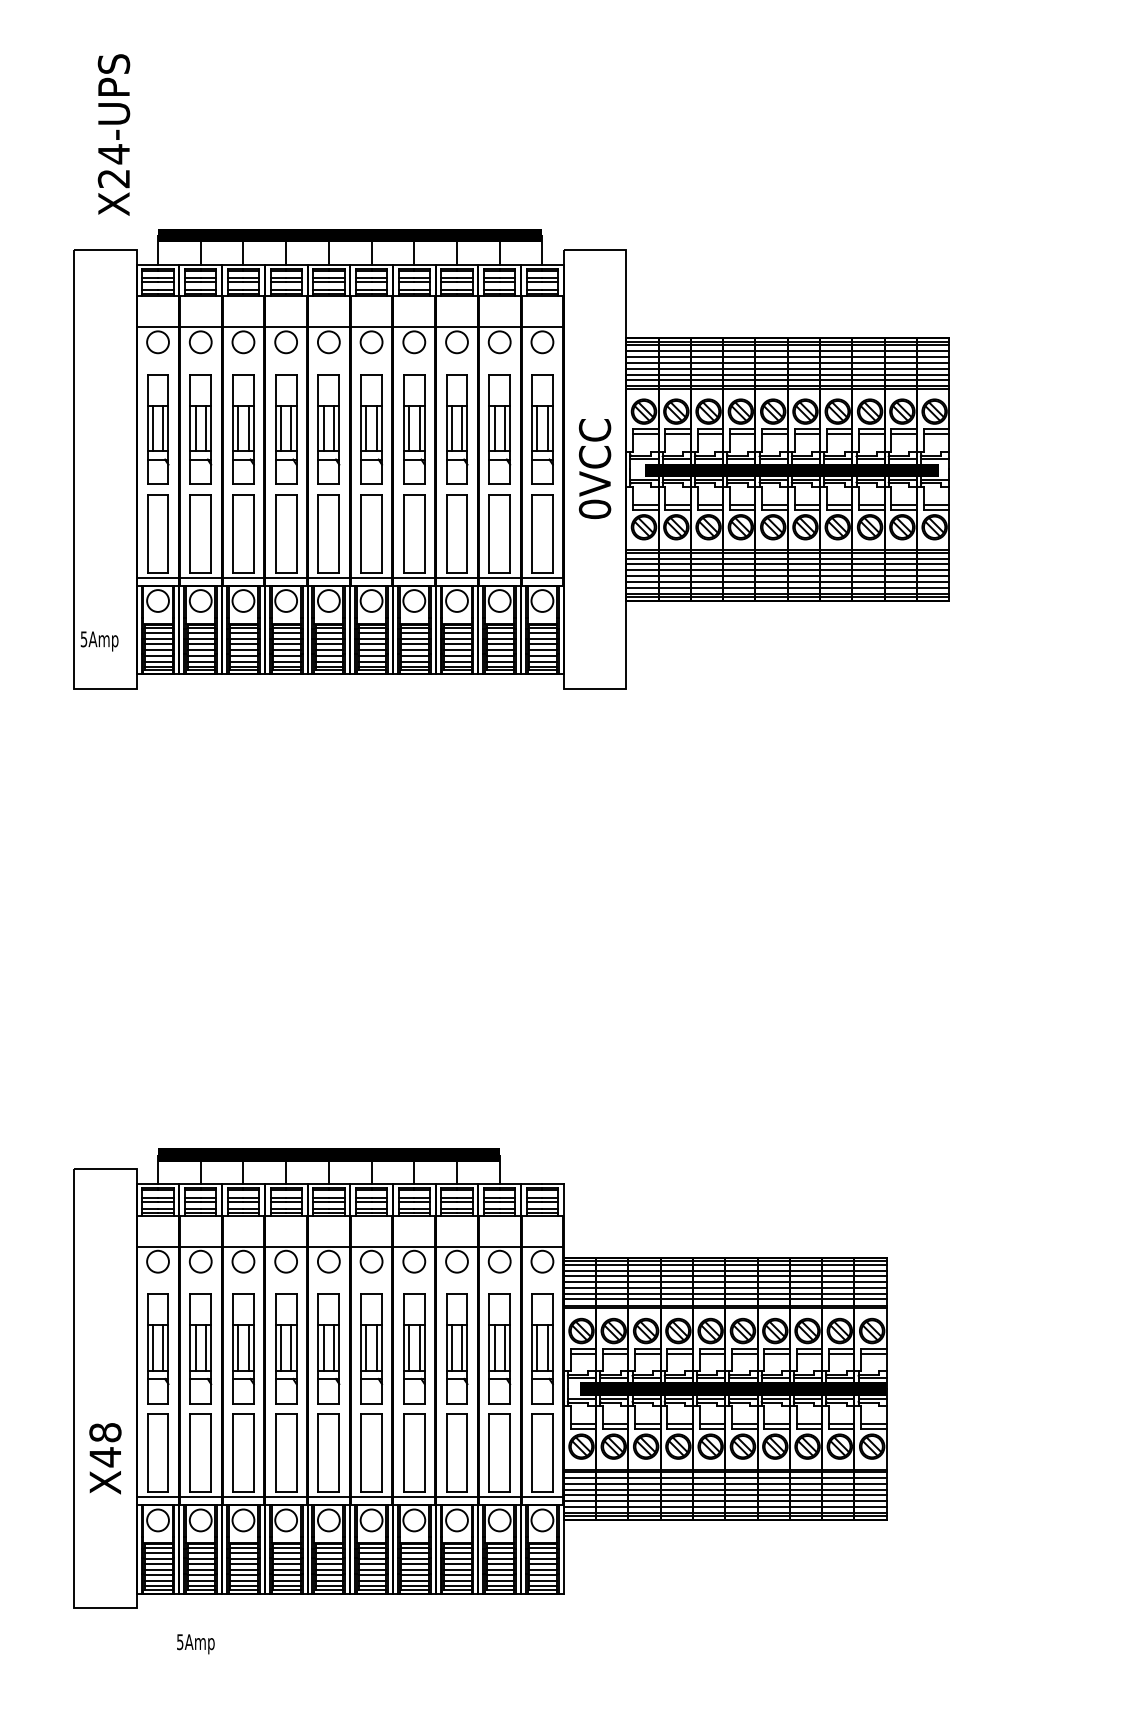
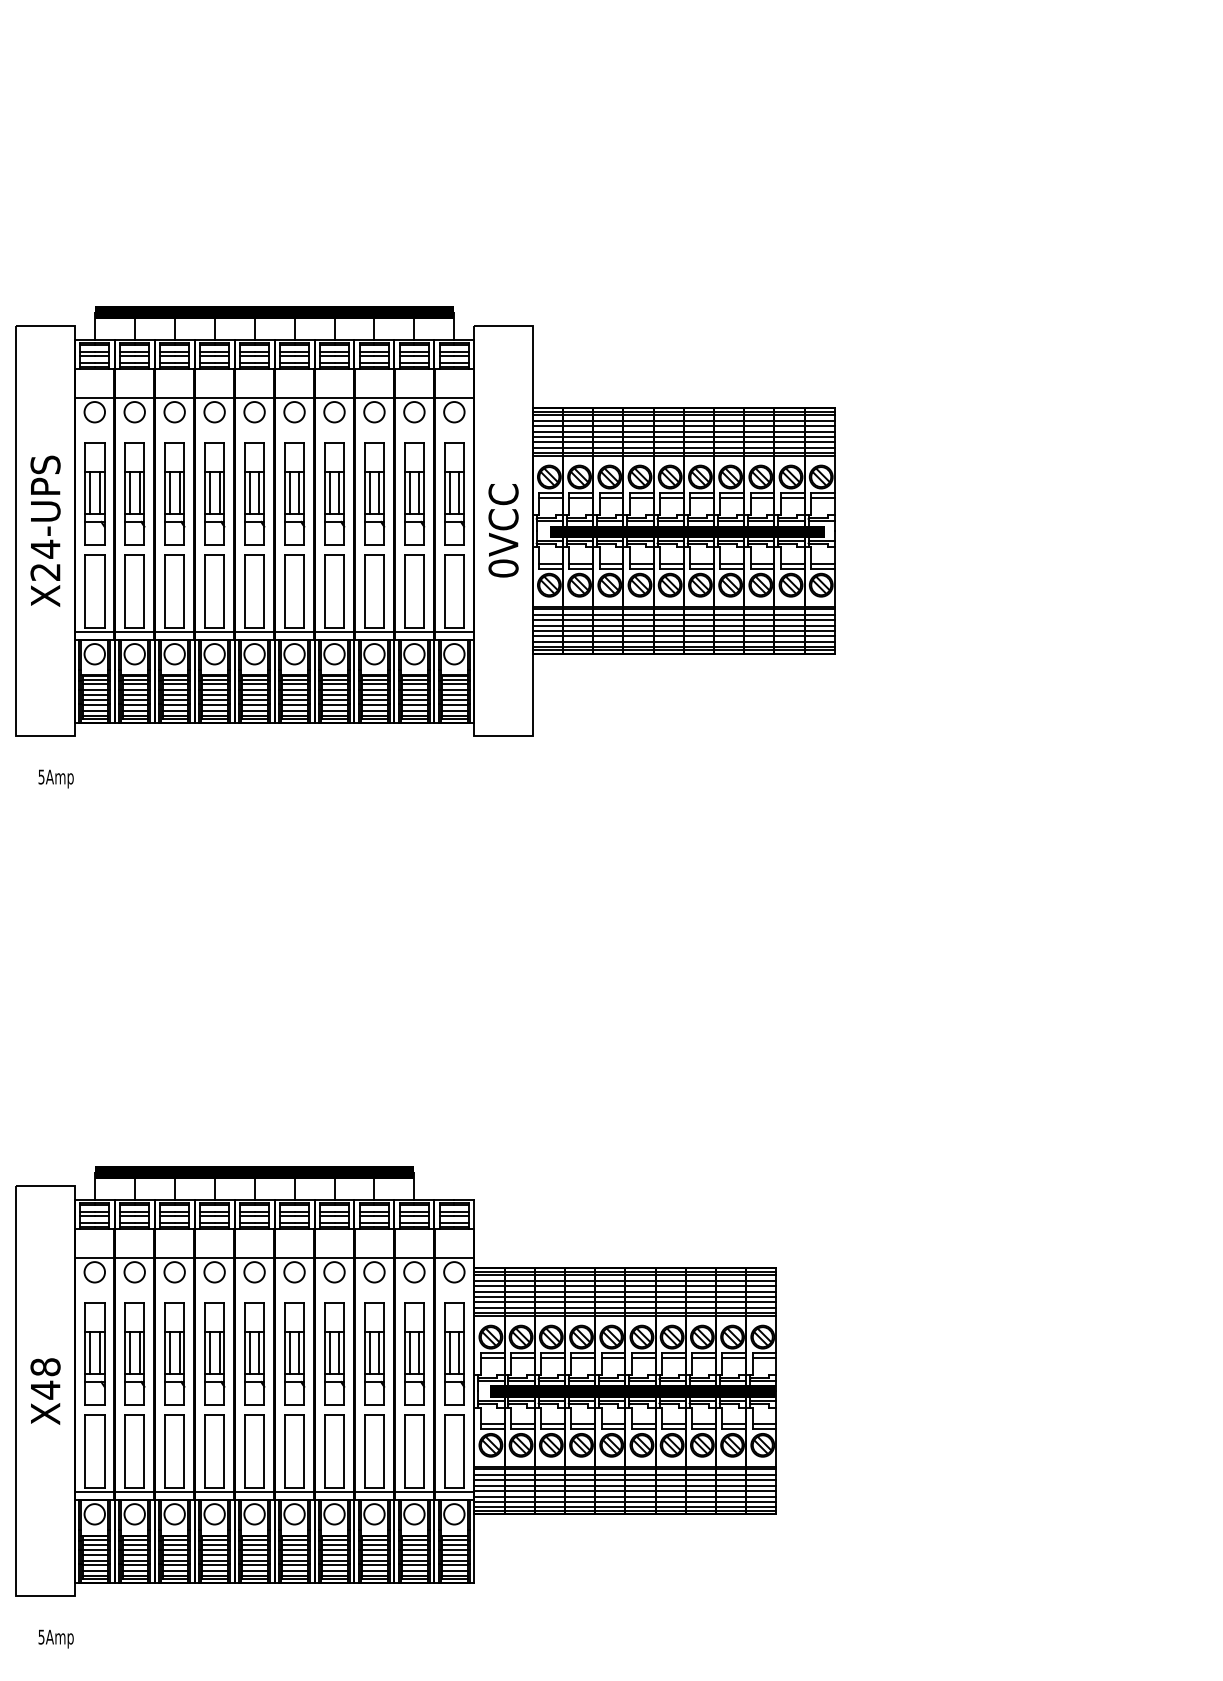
text: (113, 134) -> (45, 530), moved
text: (98, 640) -> (55, 778), moved
text: (105, 1458) -> (45, 1391), moved
text: (195, 1643) -> (55, 1638), moved

